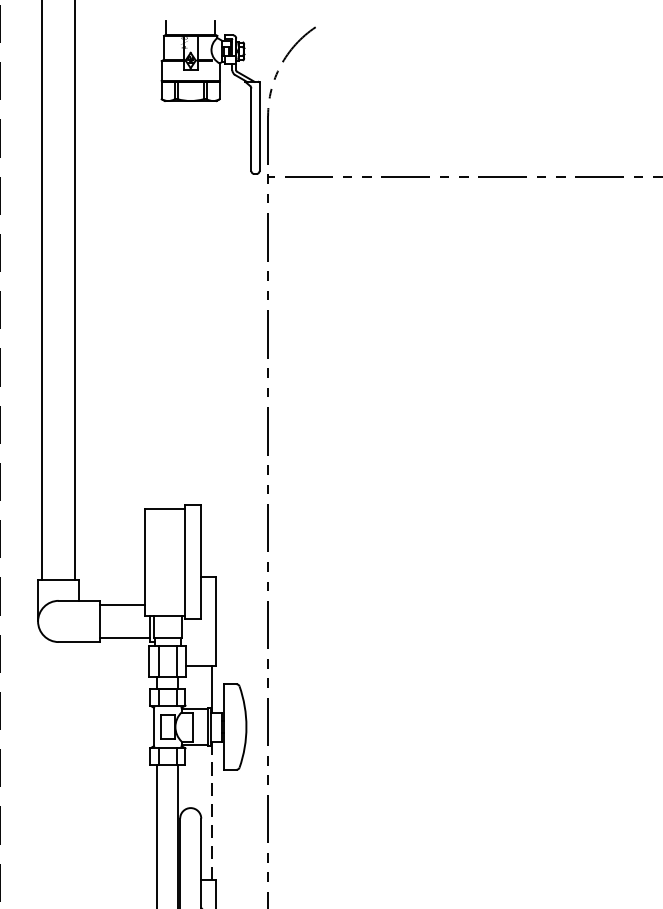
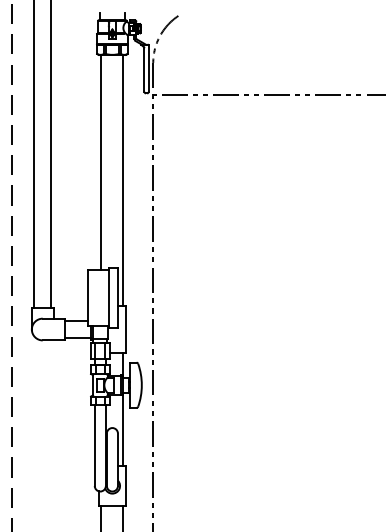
line: (170, 304) -> (101, 162), added
line: (211, 339) -> (123, 180), added
line: (211, 810) -> (123, 429), dashed -> solid

